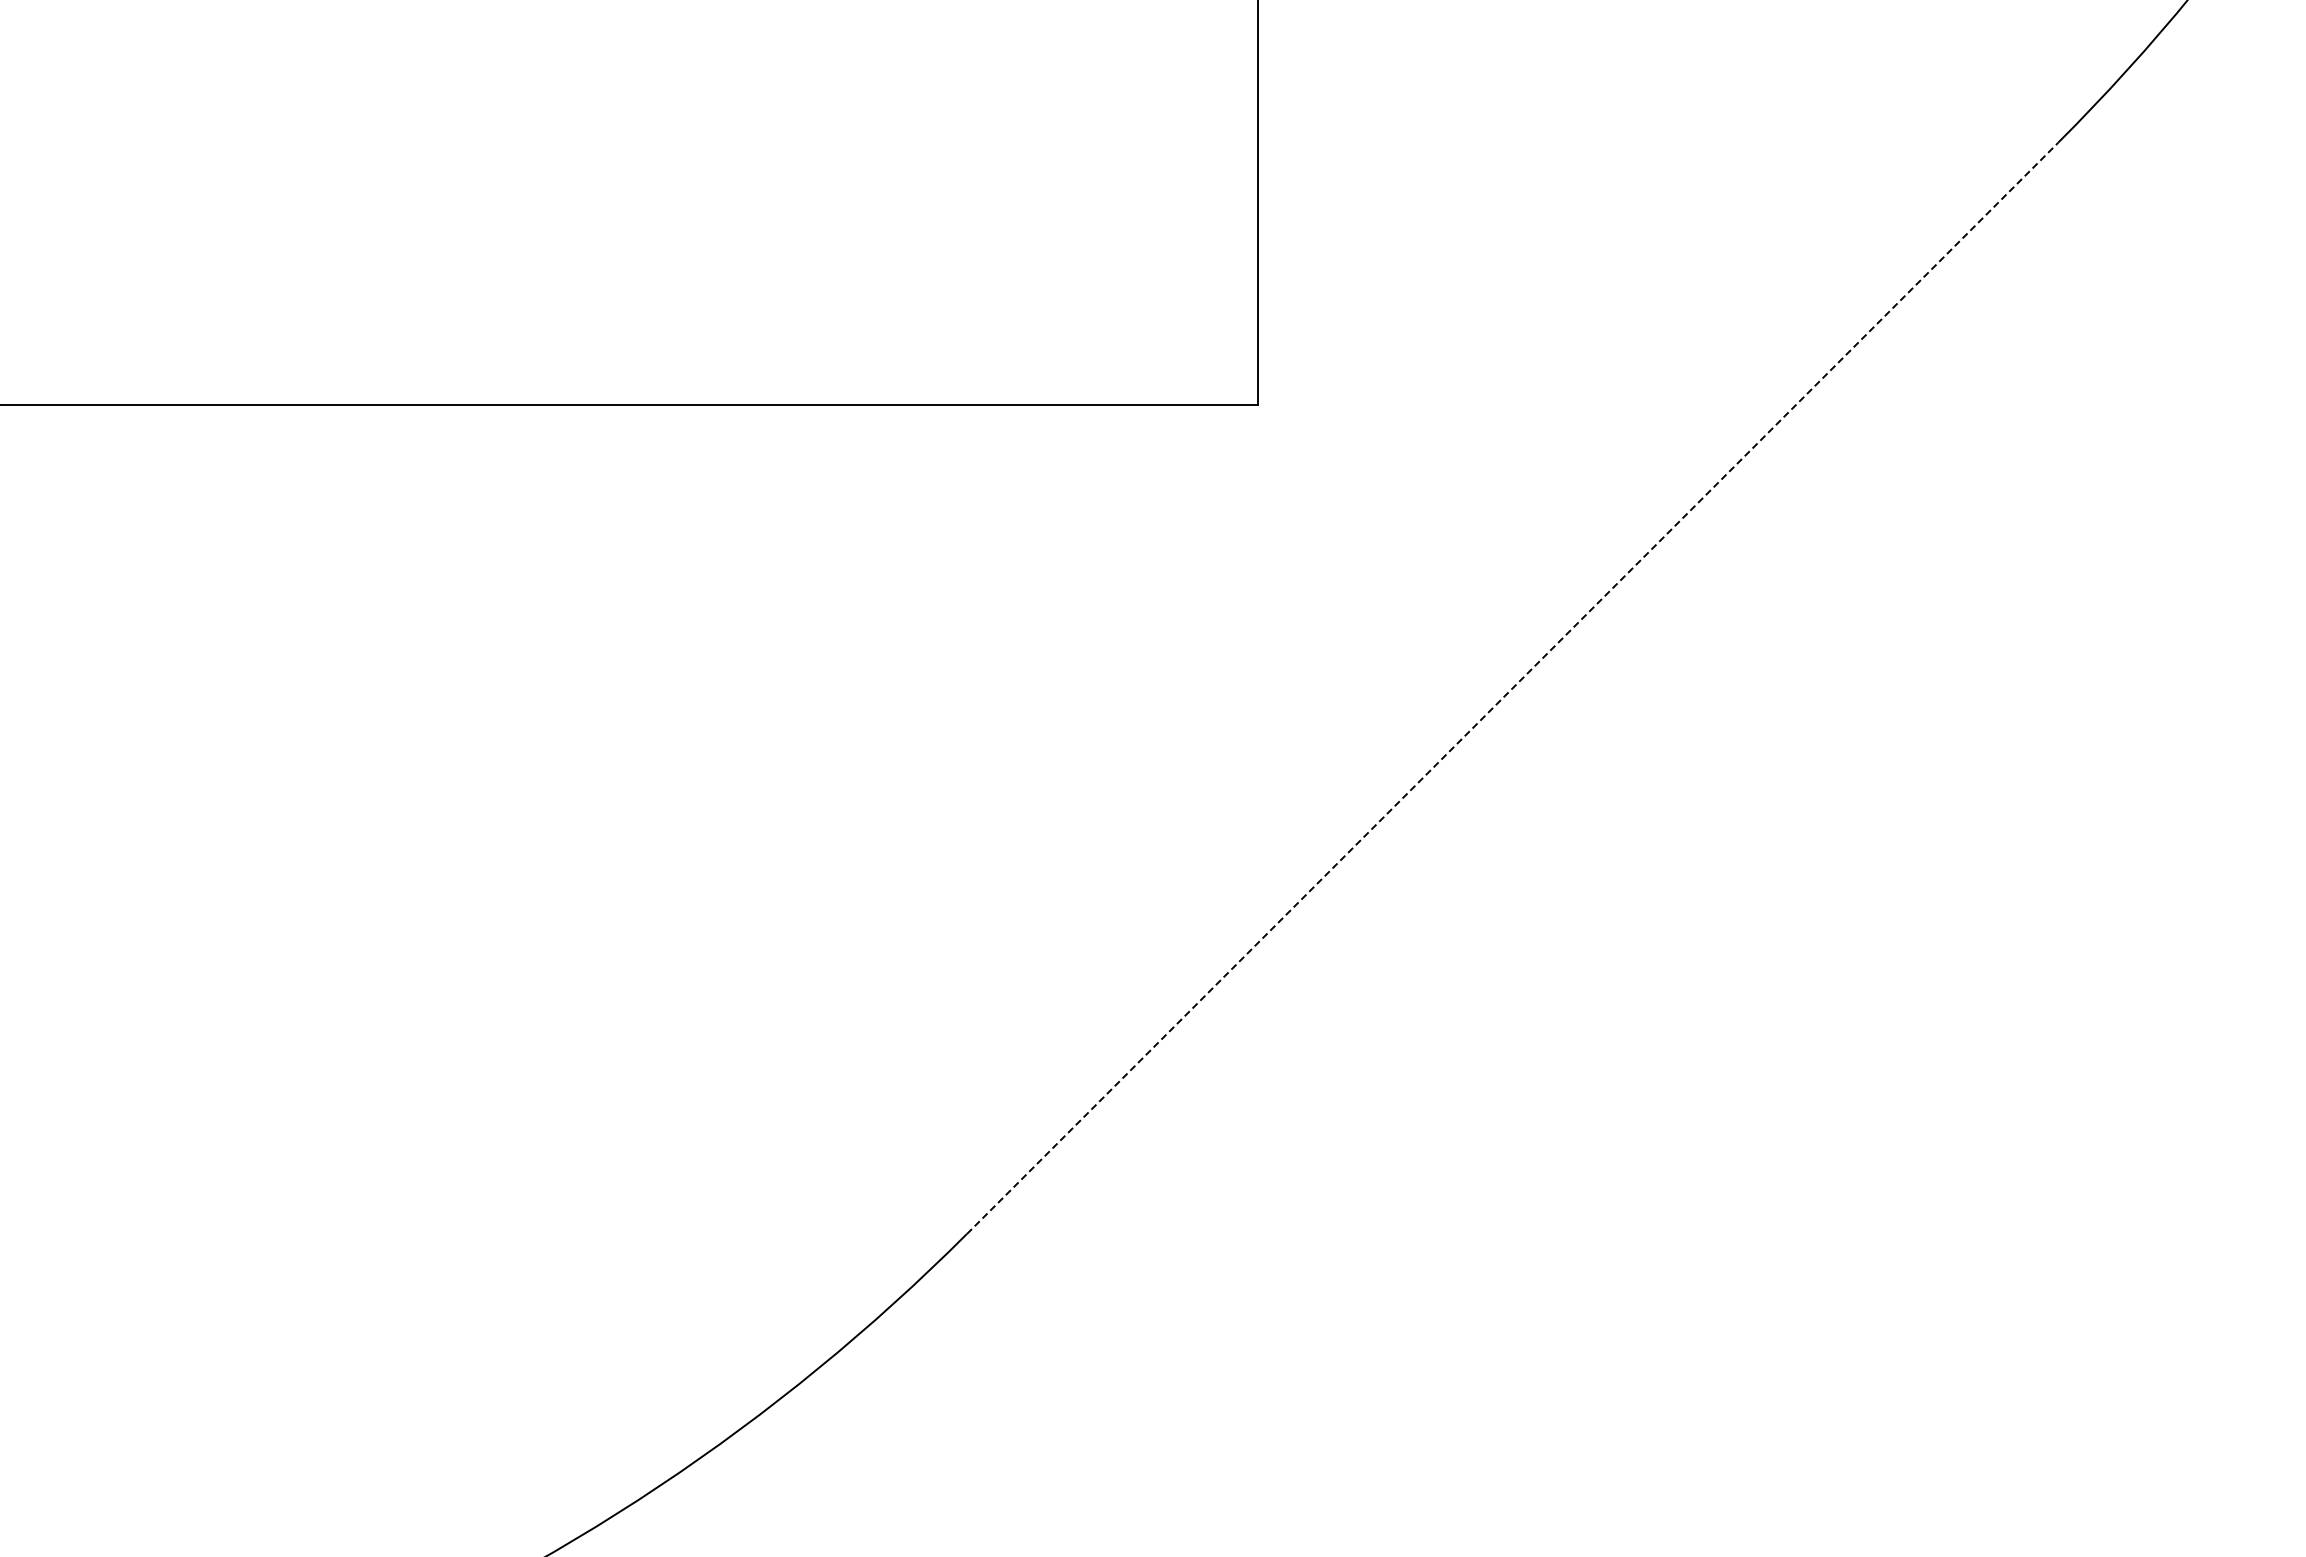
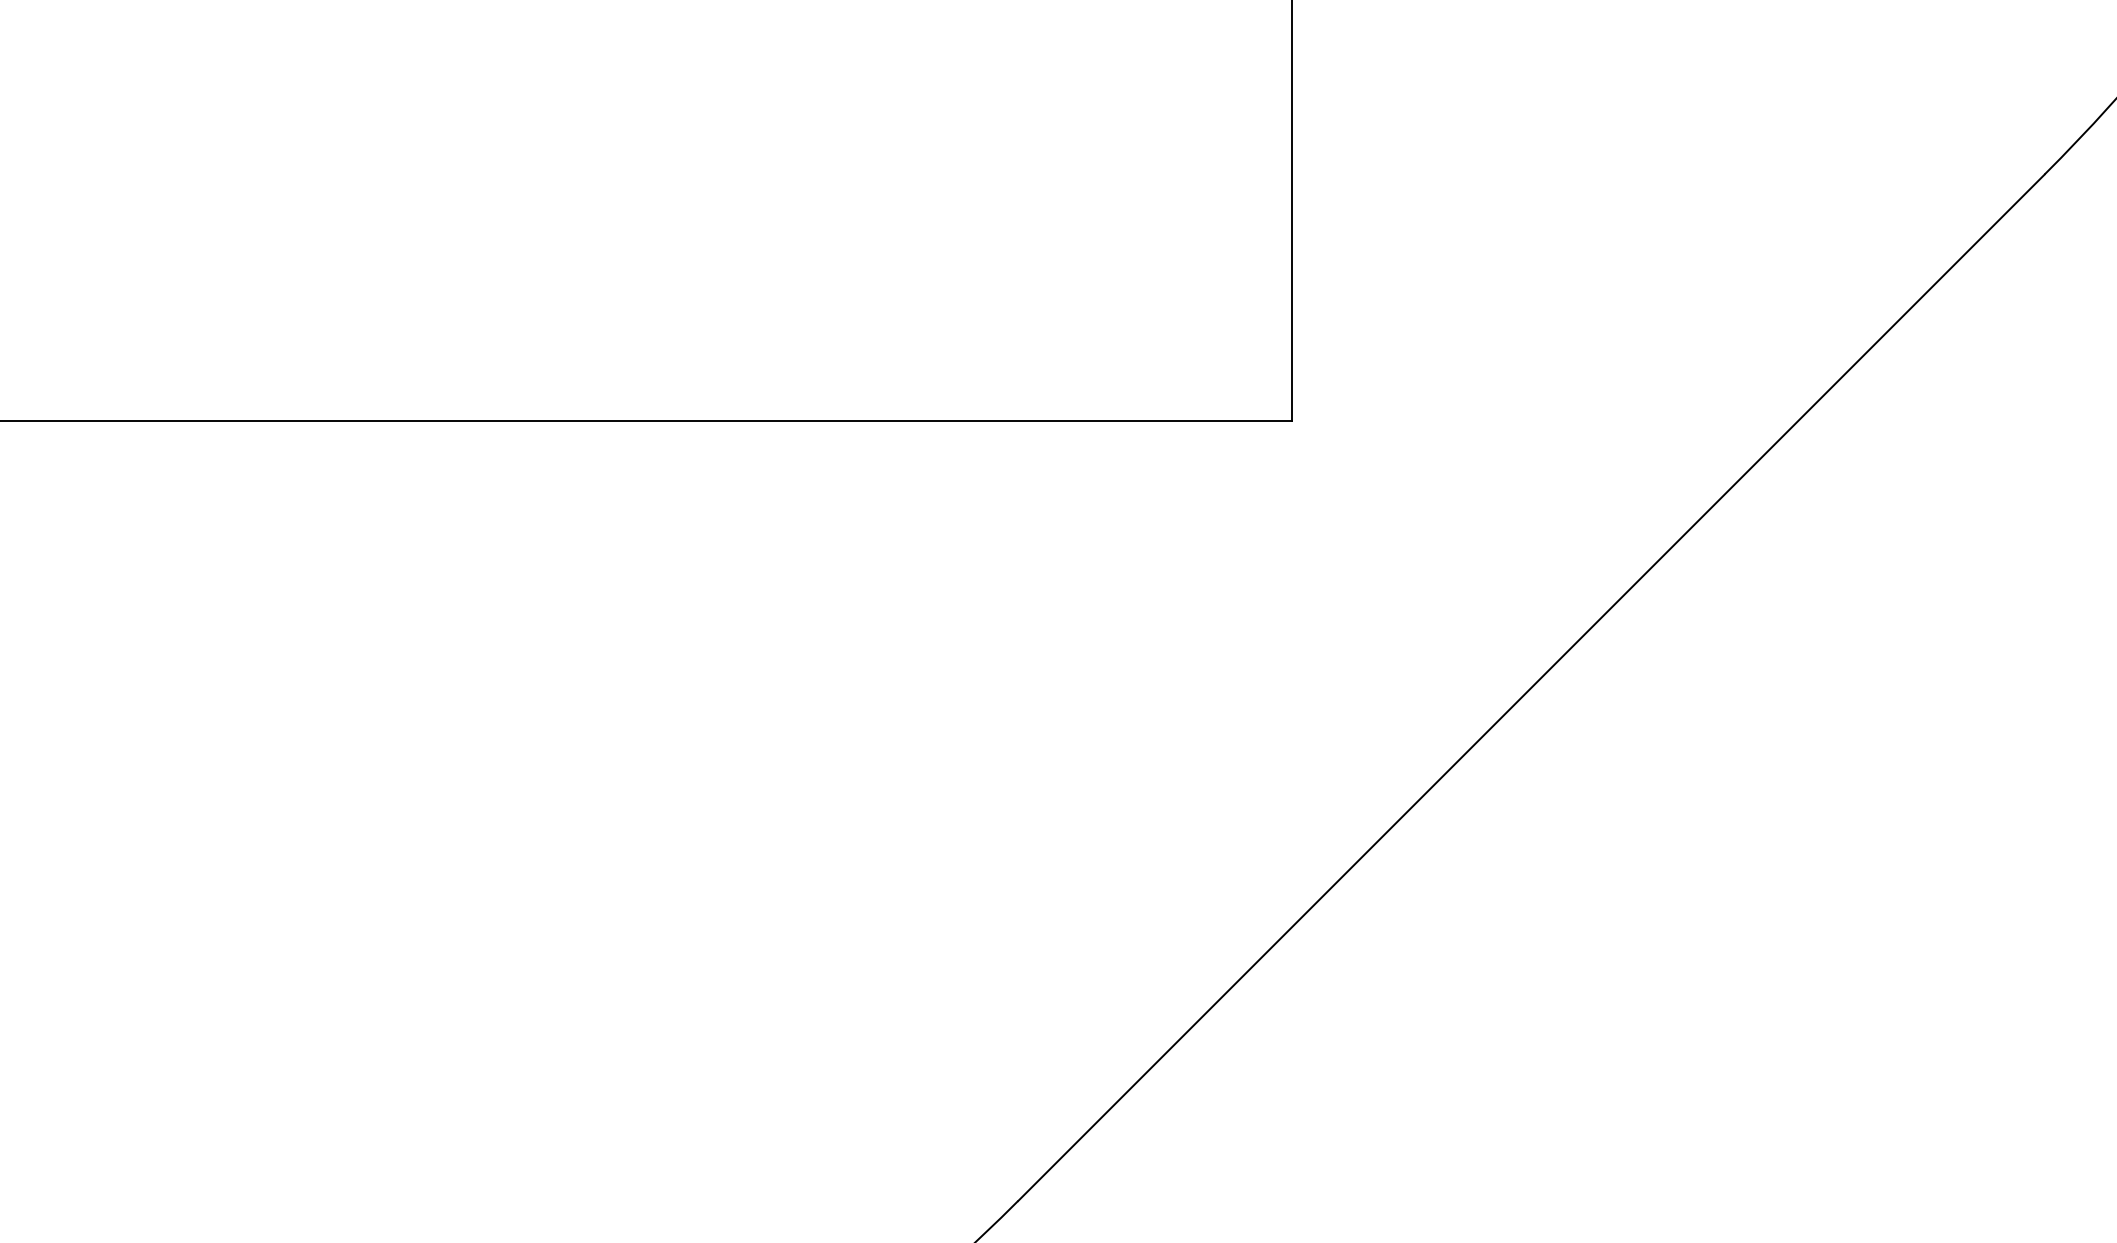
line: (1512, 688) -> (1531, 687), dashed -> solid

